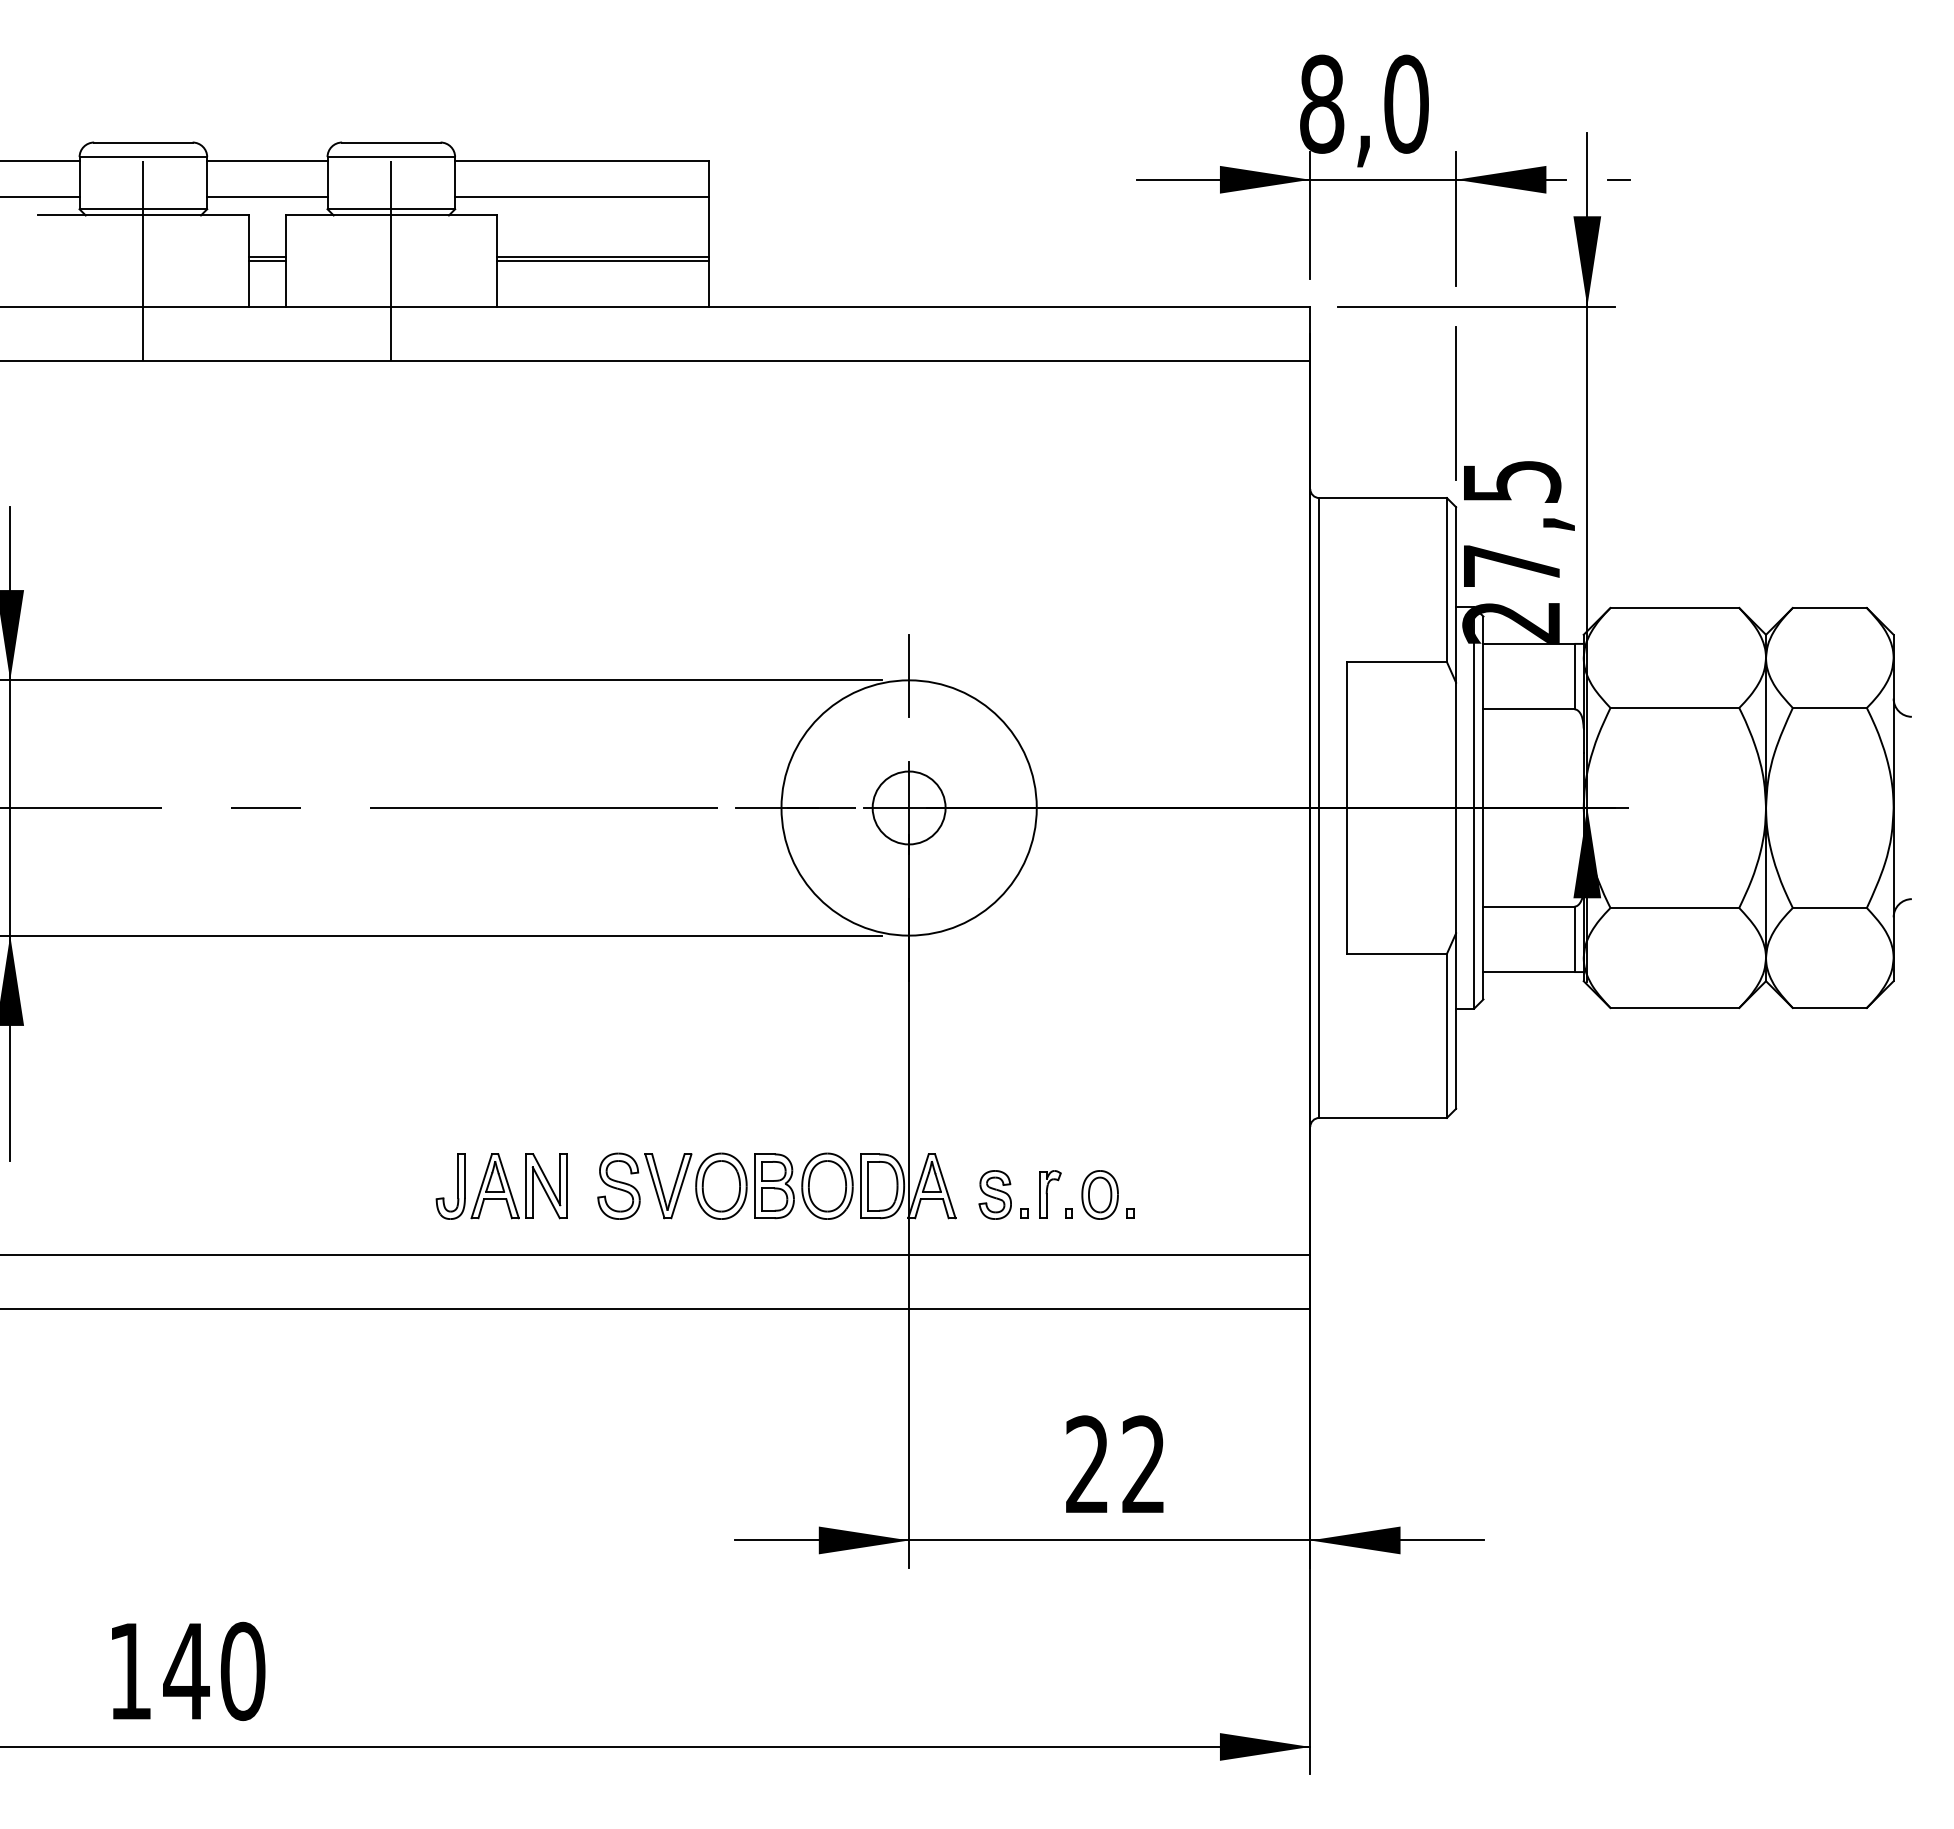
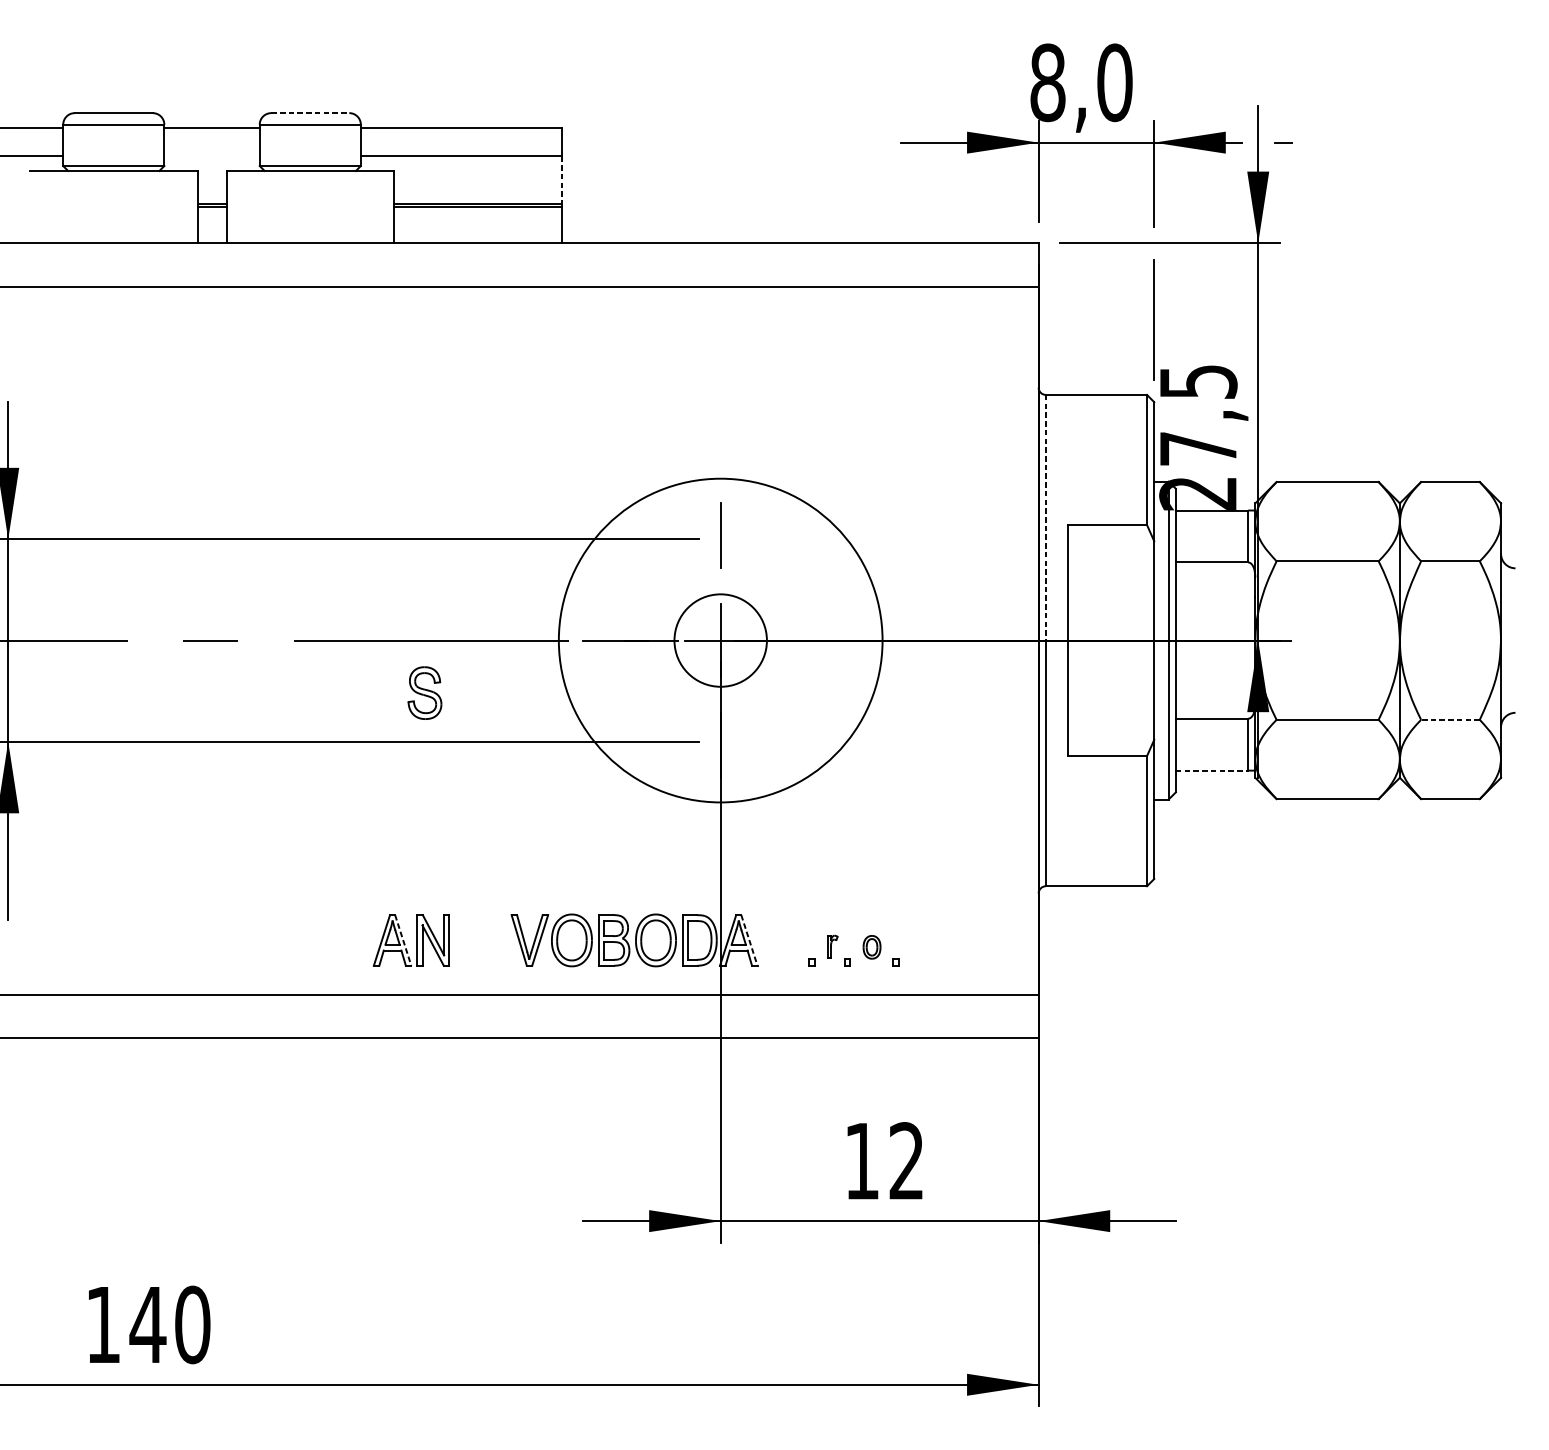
line: (391, 142) -> (310, 113), solid -> dashed
line: (267, 197) -> (212, 156), removed
line: (708, 227) -> (561, 180), solid -> dashed
line: (143, 260) -> (113, 206), removed
line: (391, 260) -> (310, 206), removed
line: (1319, 653) -> (1045, 518), solid -> dashed
circle: (908, 807) -> (720, 640), size x1.6
circle: (908, 807) -> (720, 640), size x1.6
line: (1829, 908) -> (1450, 720), solid -> dashed
line: (1529, 972) -> (1212, 770), solid -> dashed
part: (618, 1185) -> (424, 692), moved
part: (457, 1186) -> (362, 940), removed
line: (508, 1186) -> (403, 940), solid -> dashed
line: (945, 1186) -> (749, 940), solid -> dashed
part: (994, 1194) -> (788, 946), removed
part: (1050, 1194) -> (832, 946), size x0.6
part: (1099, 1194) -> (871, 946), size x0.6
text: (1086, 1463) -> (861, 1160), 22 -> 12

